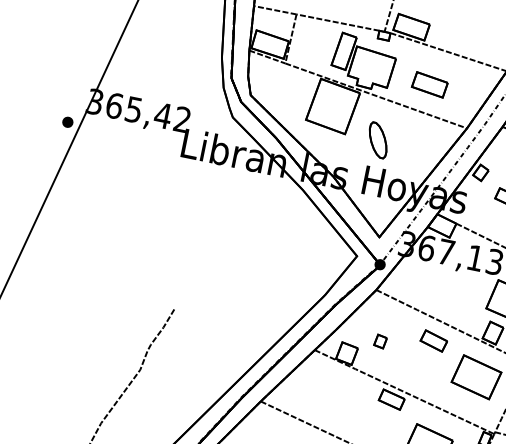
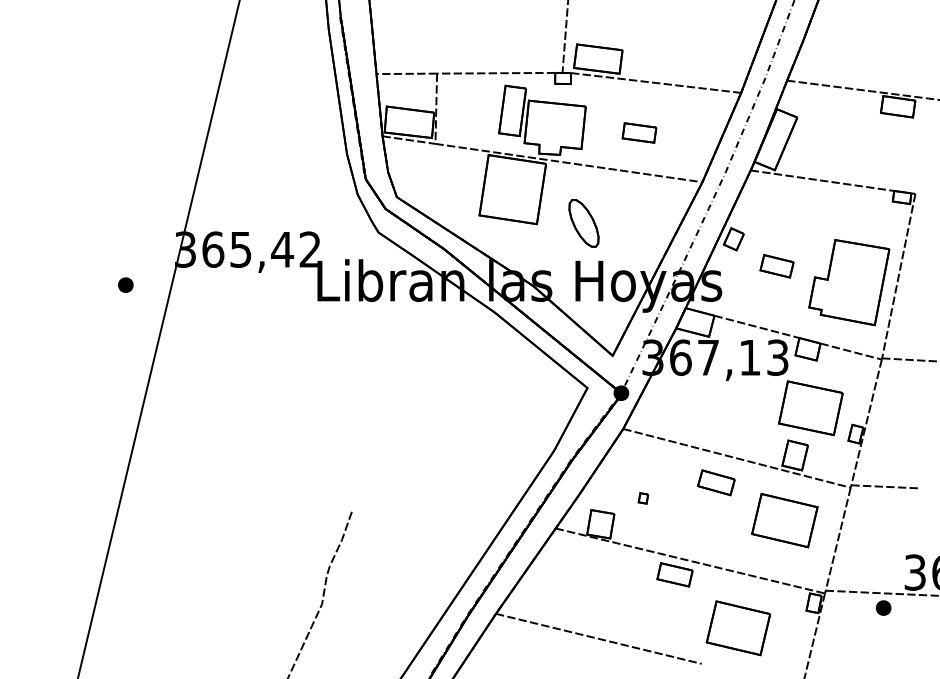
part: (430, 84) -> (639, 132), size x0.7
part: (67, 121) -> (125, 284), moved
part: (380, 341) -> (643, 498), size x0.6

